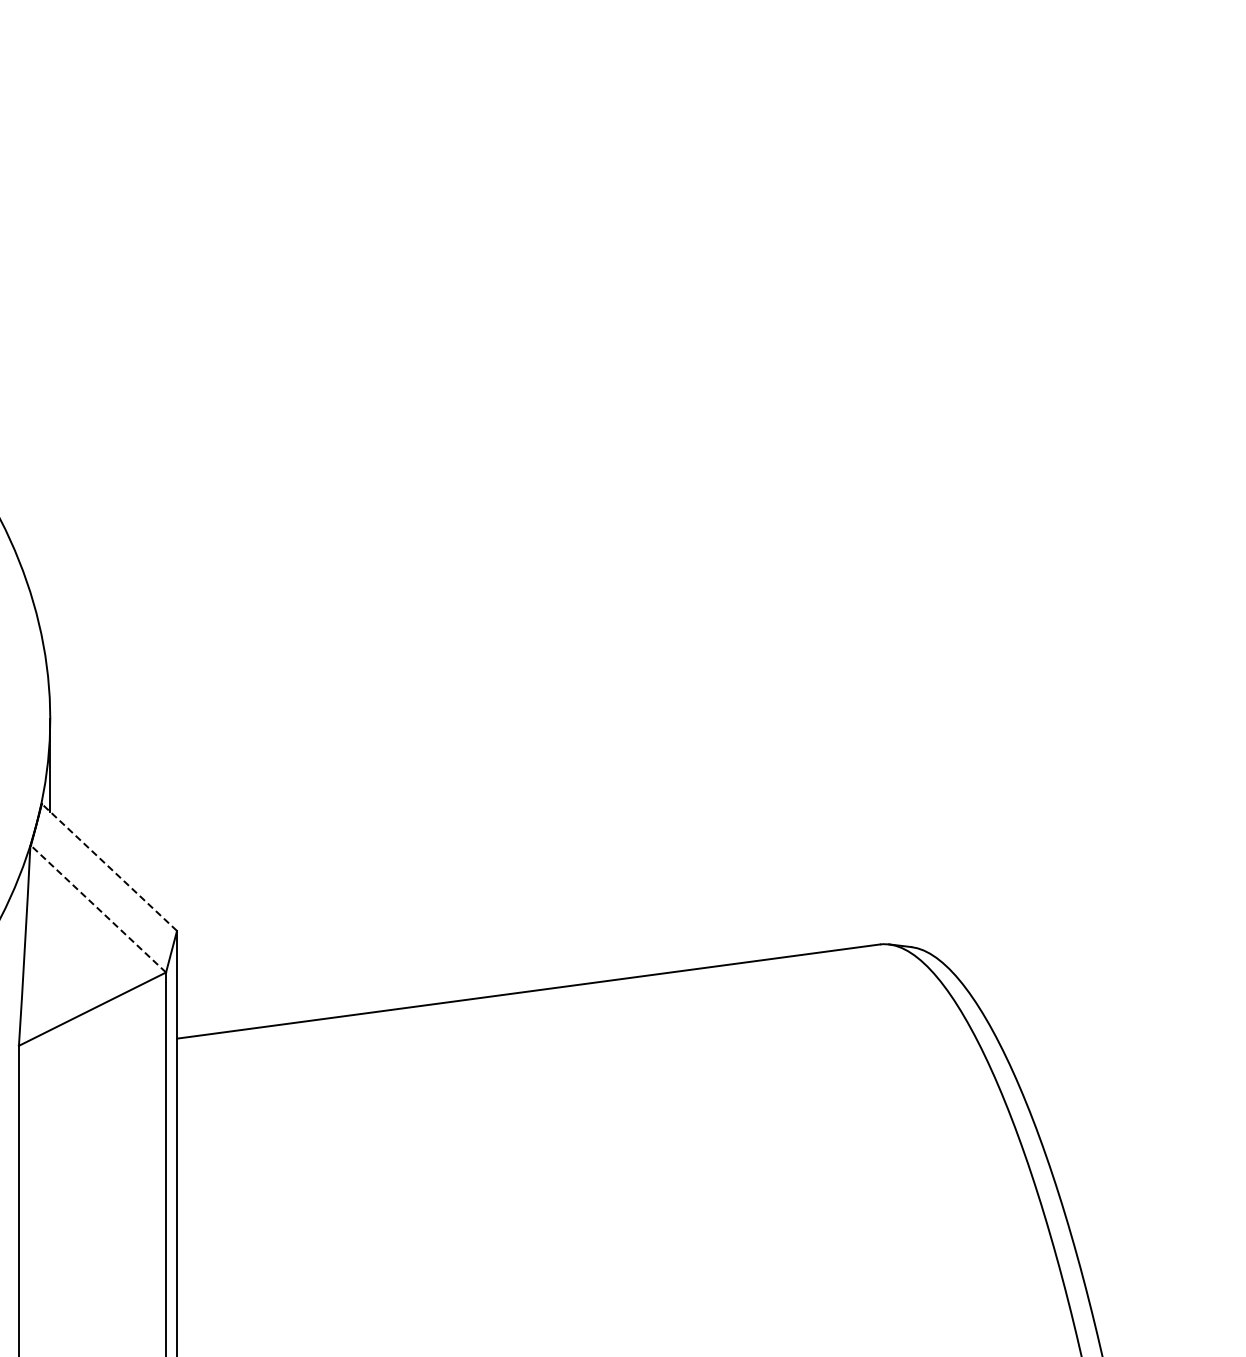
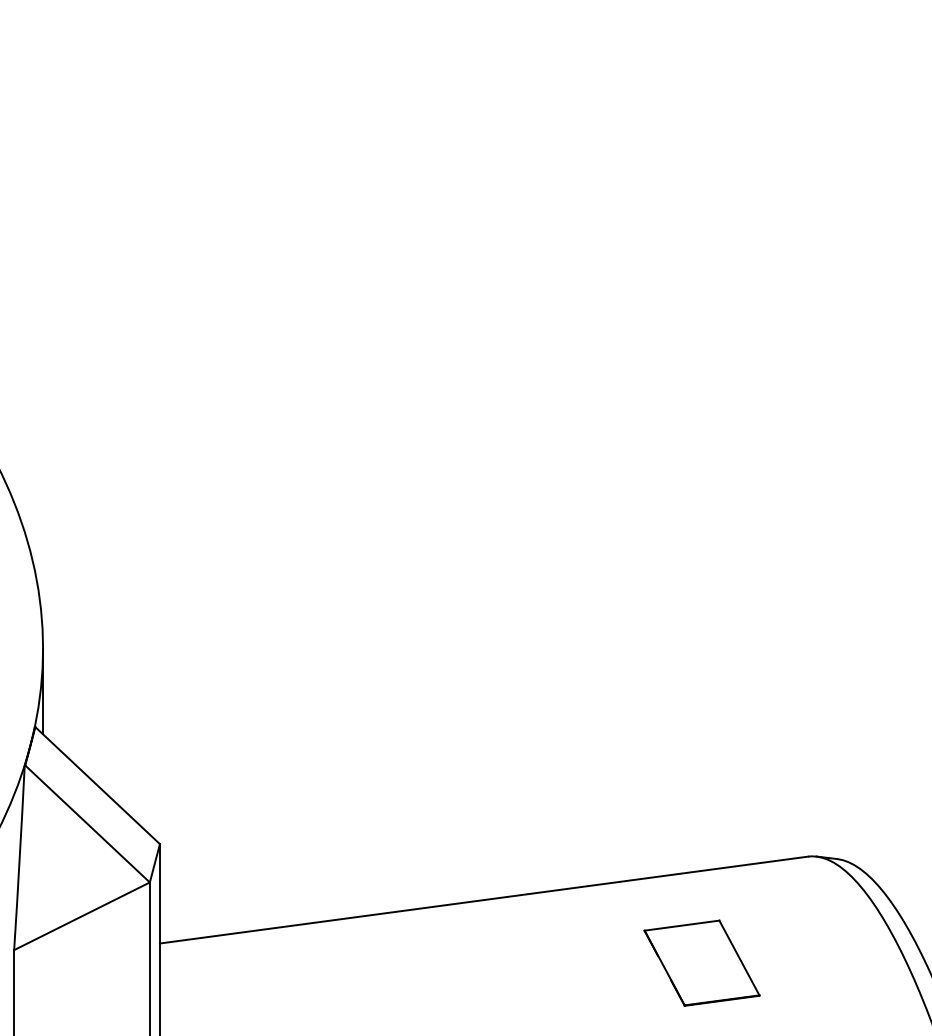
line: (109, 867) -> (97, 785), dashed -> solid
line: (98, 909) -> (87, 824), dashed -> solid
part: (764, 1059) -> (701, 962), added

